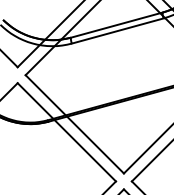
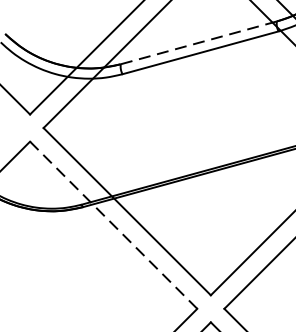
line: (116, 25) -> (198, 43), solid -> dashed
line: (67, 132) -> (114, 225), solid -> dashed

